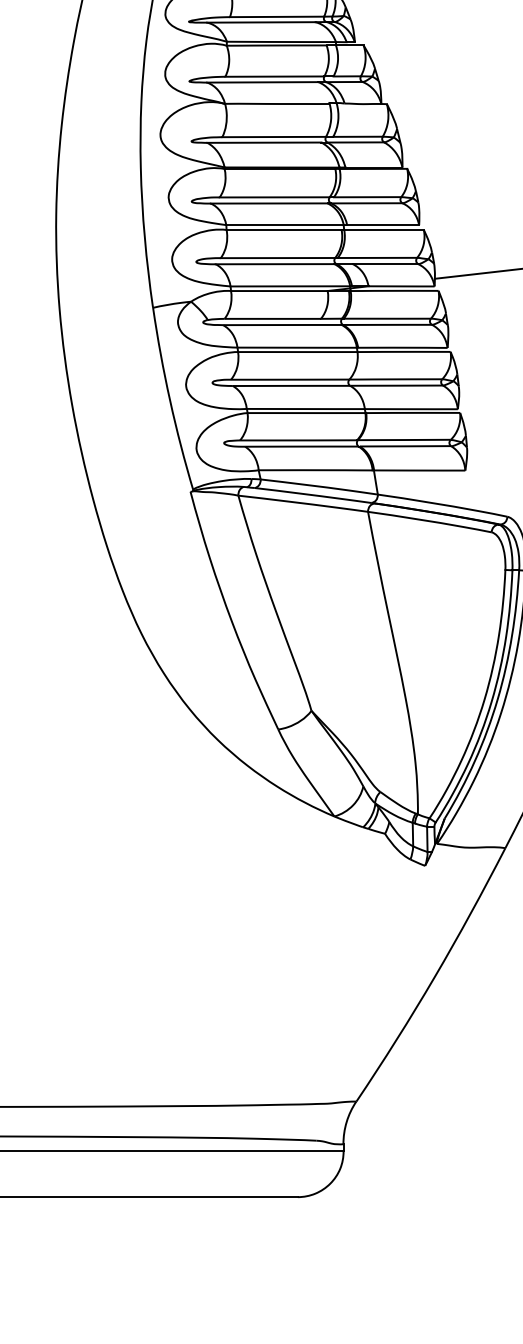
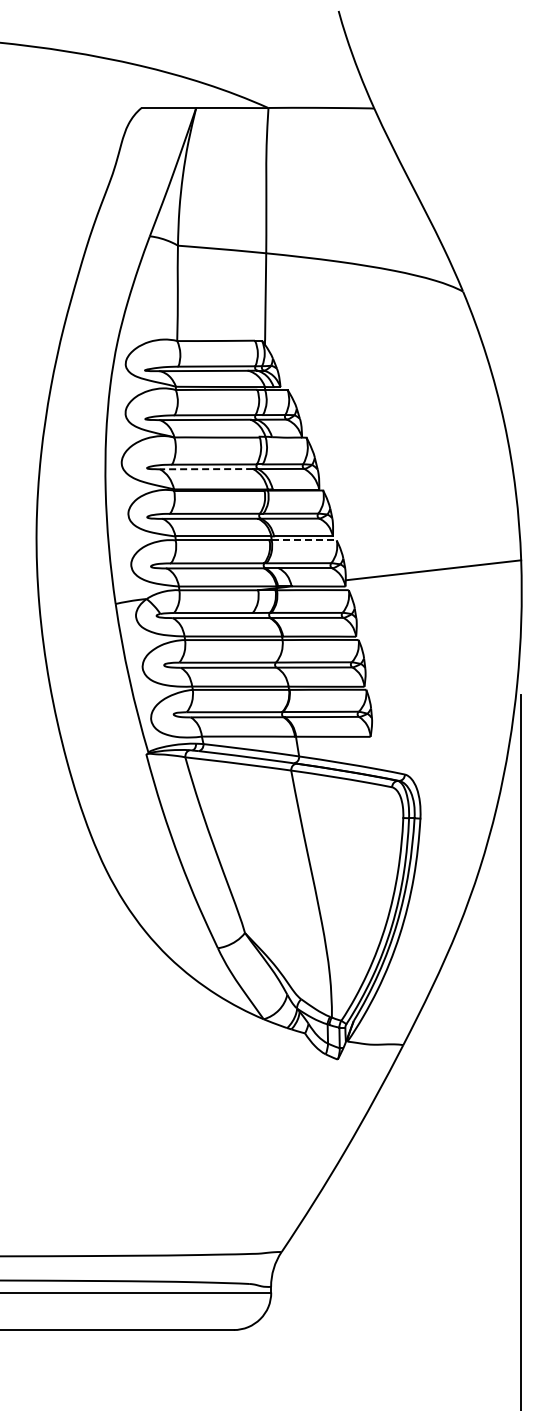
line: (264, 143) -> (206, 469), solid -> dashed
line: (384, 230) -> (304, 540), solid -> dashed

